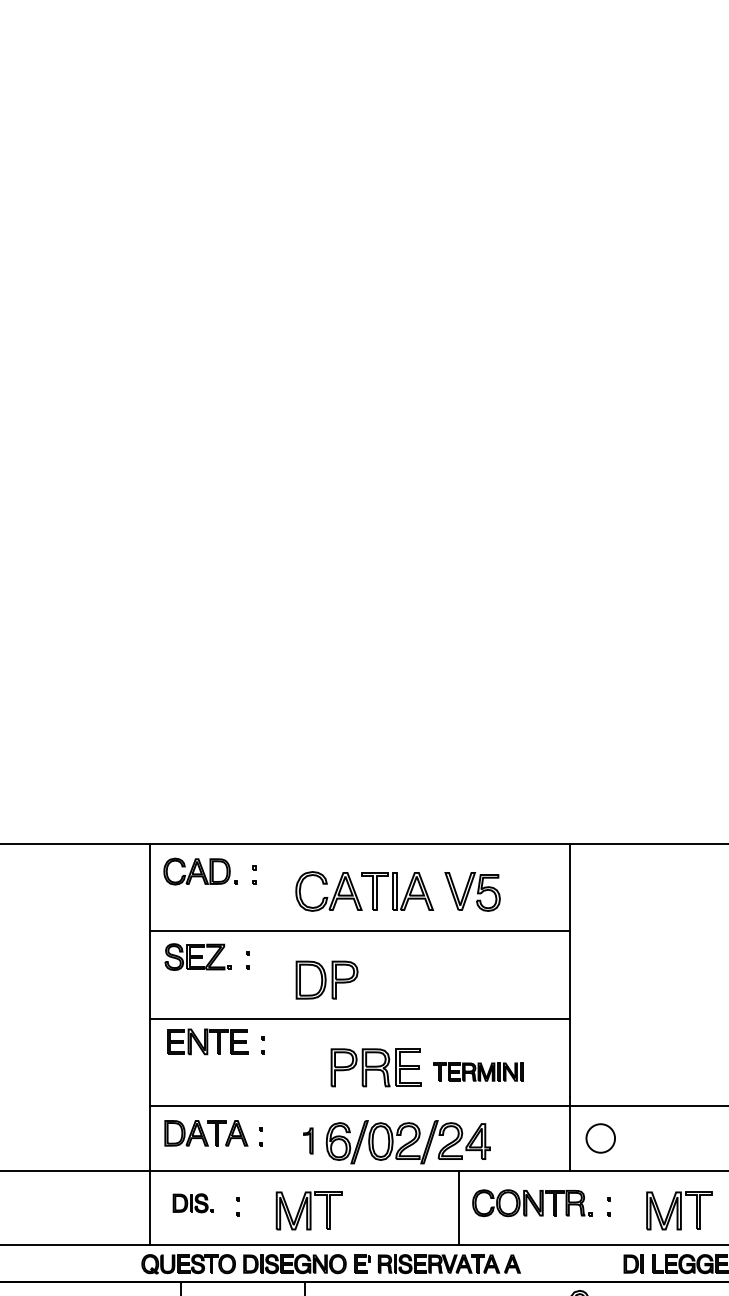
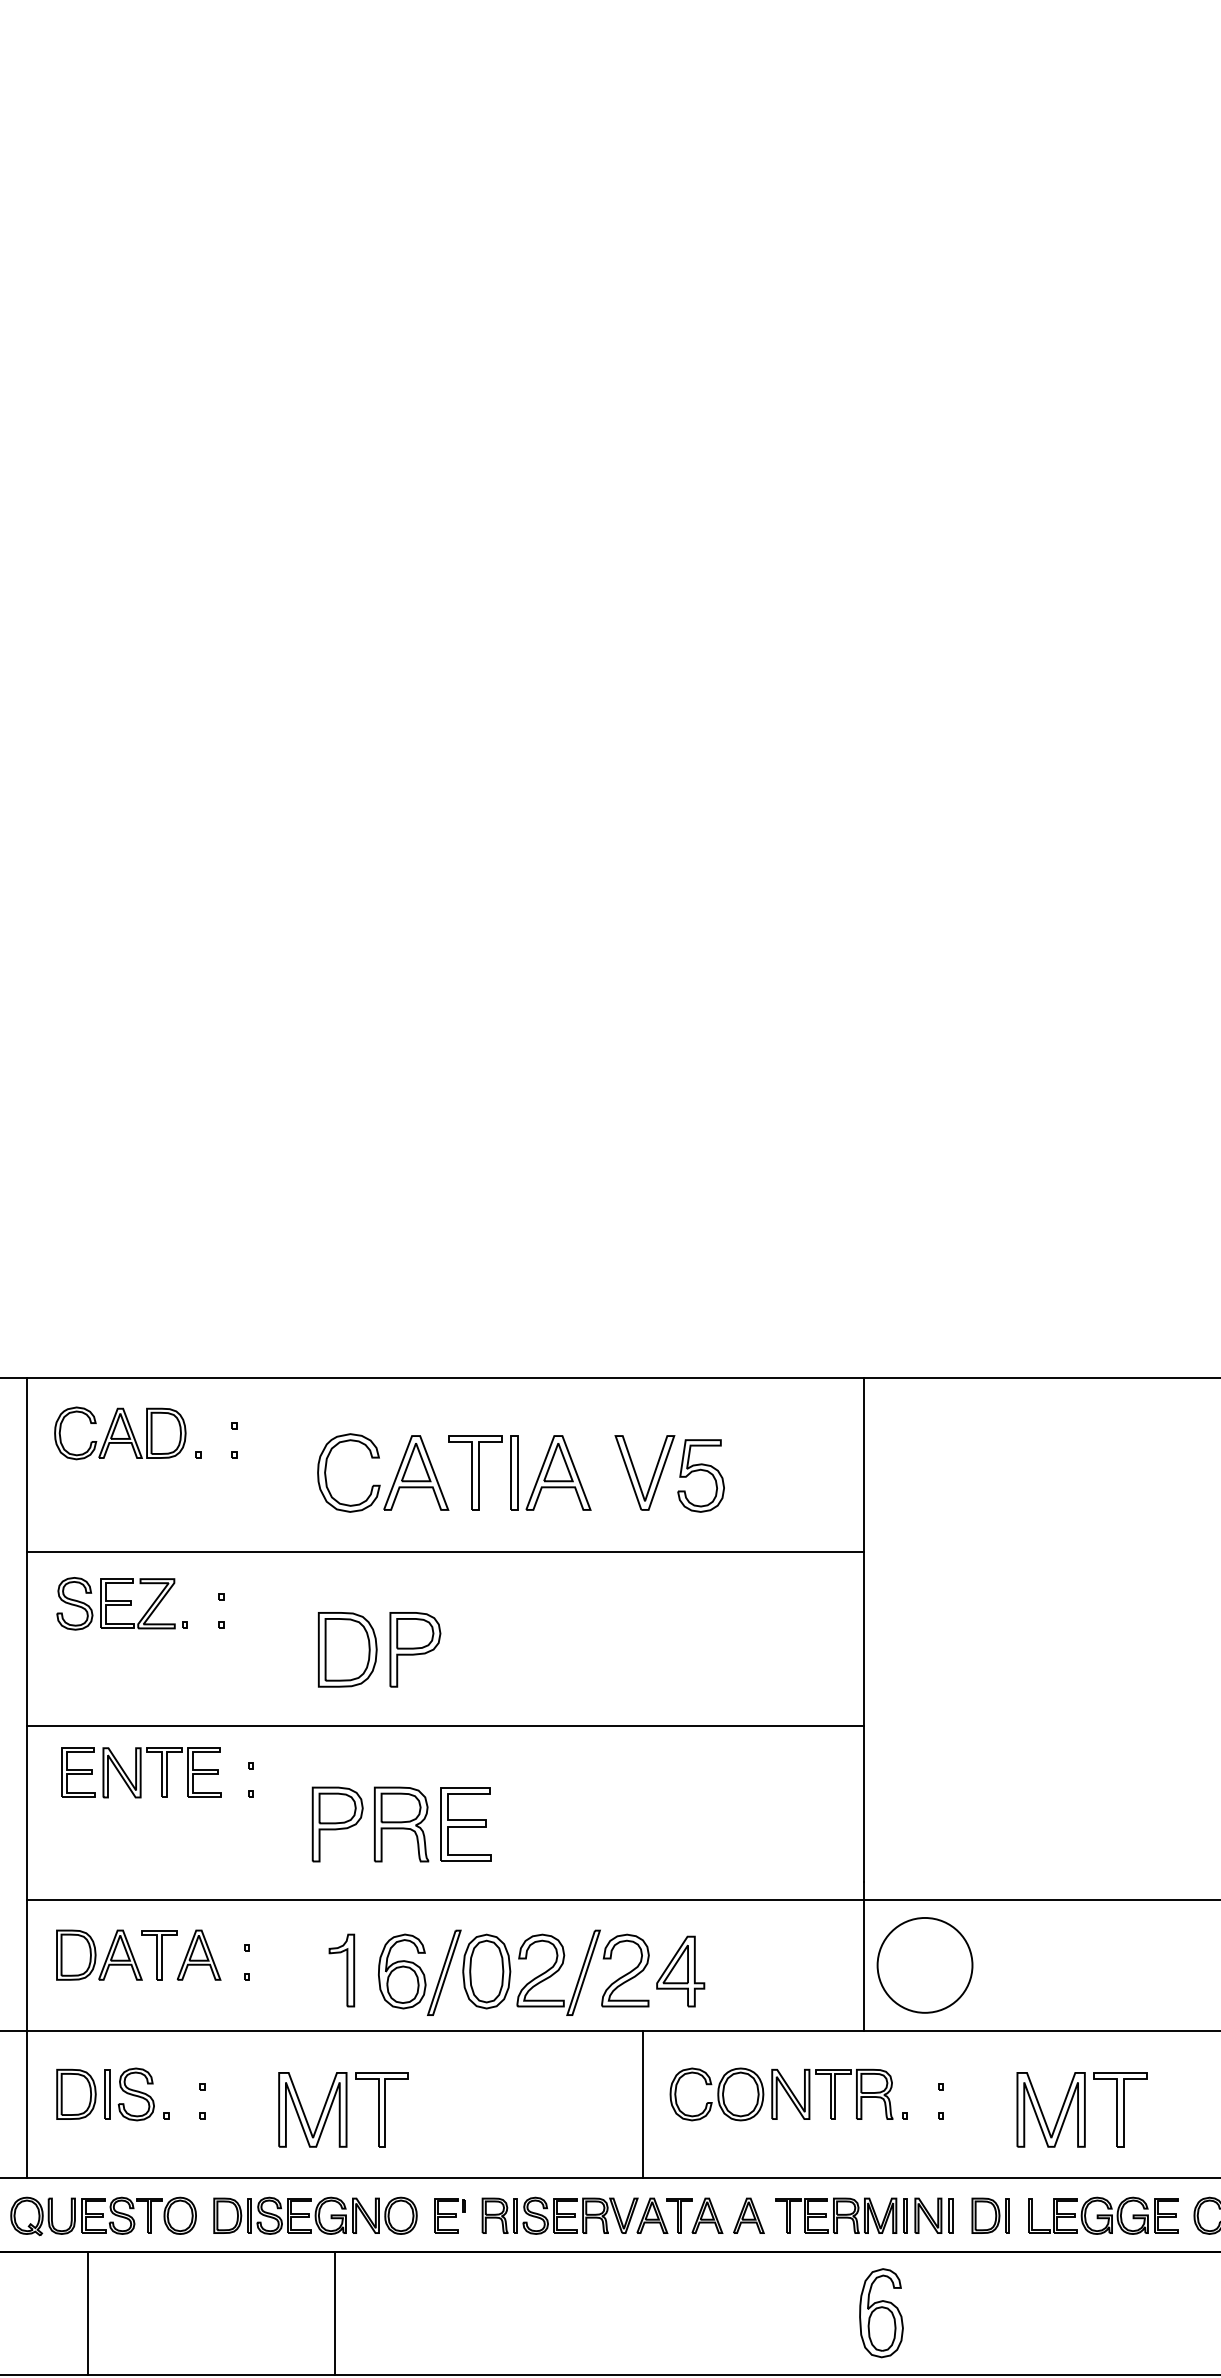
part: (375, 1067) -> (400, 1823), moved
part: (478, 1071) -> (864, 2214), moved
circle: (600, 1138) -> (924, 1965), size x1.67
part: (308, 1140) -> (342, 1969), size x1.43
part: (192, 1203) -> (111, 2095), size x1.43

